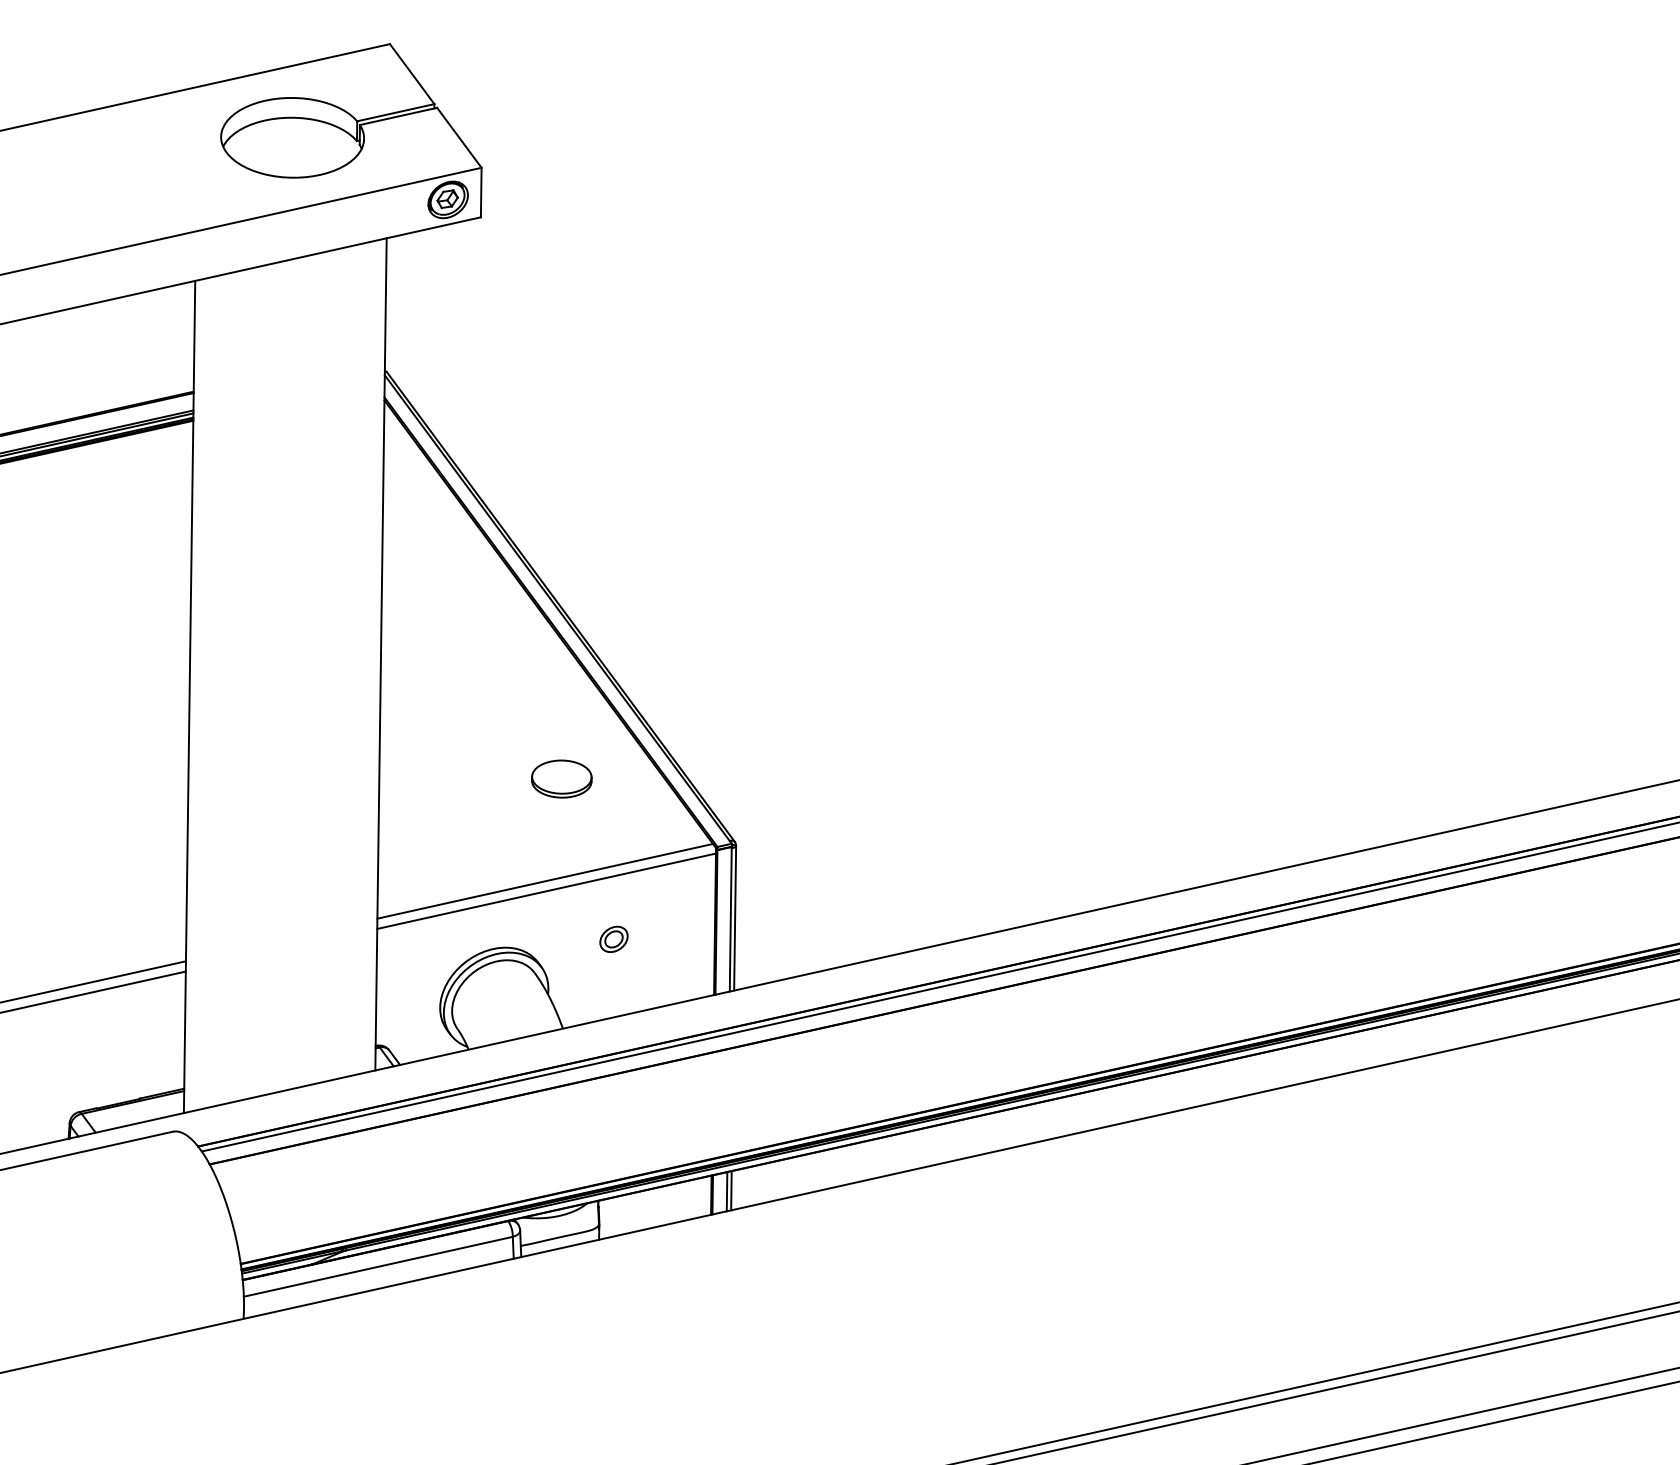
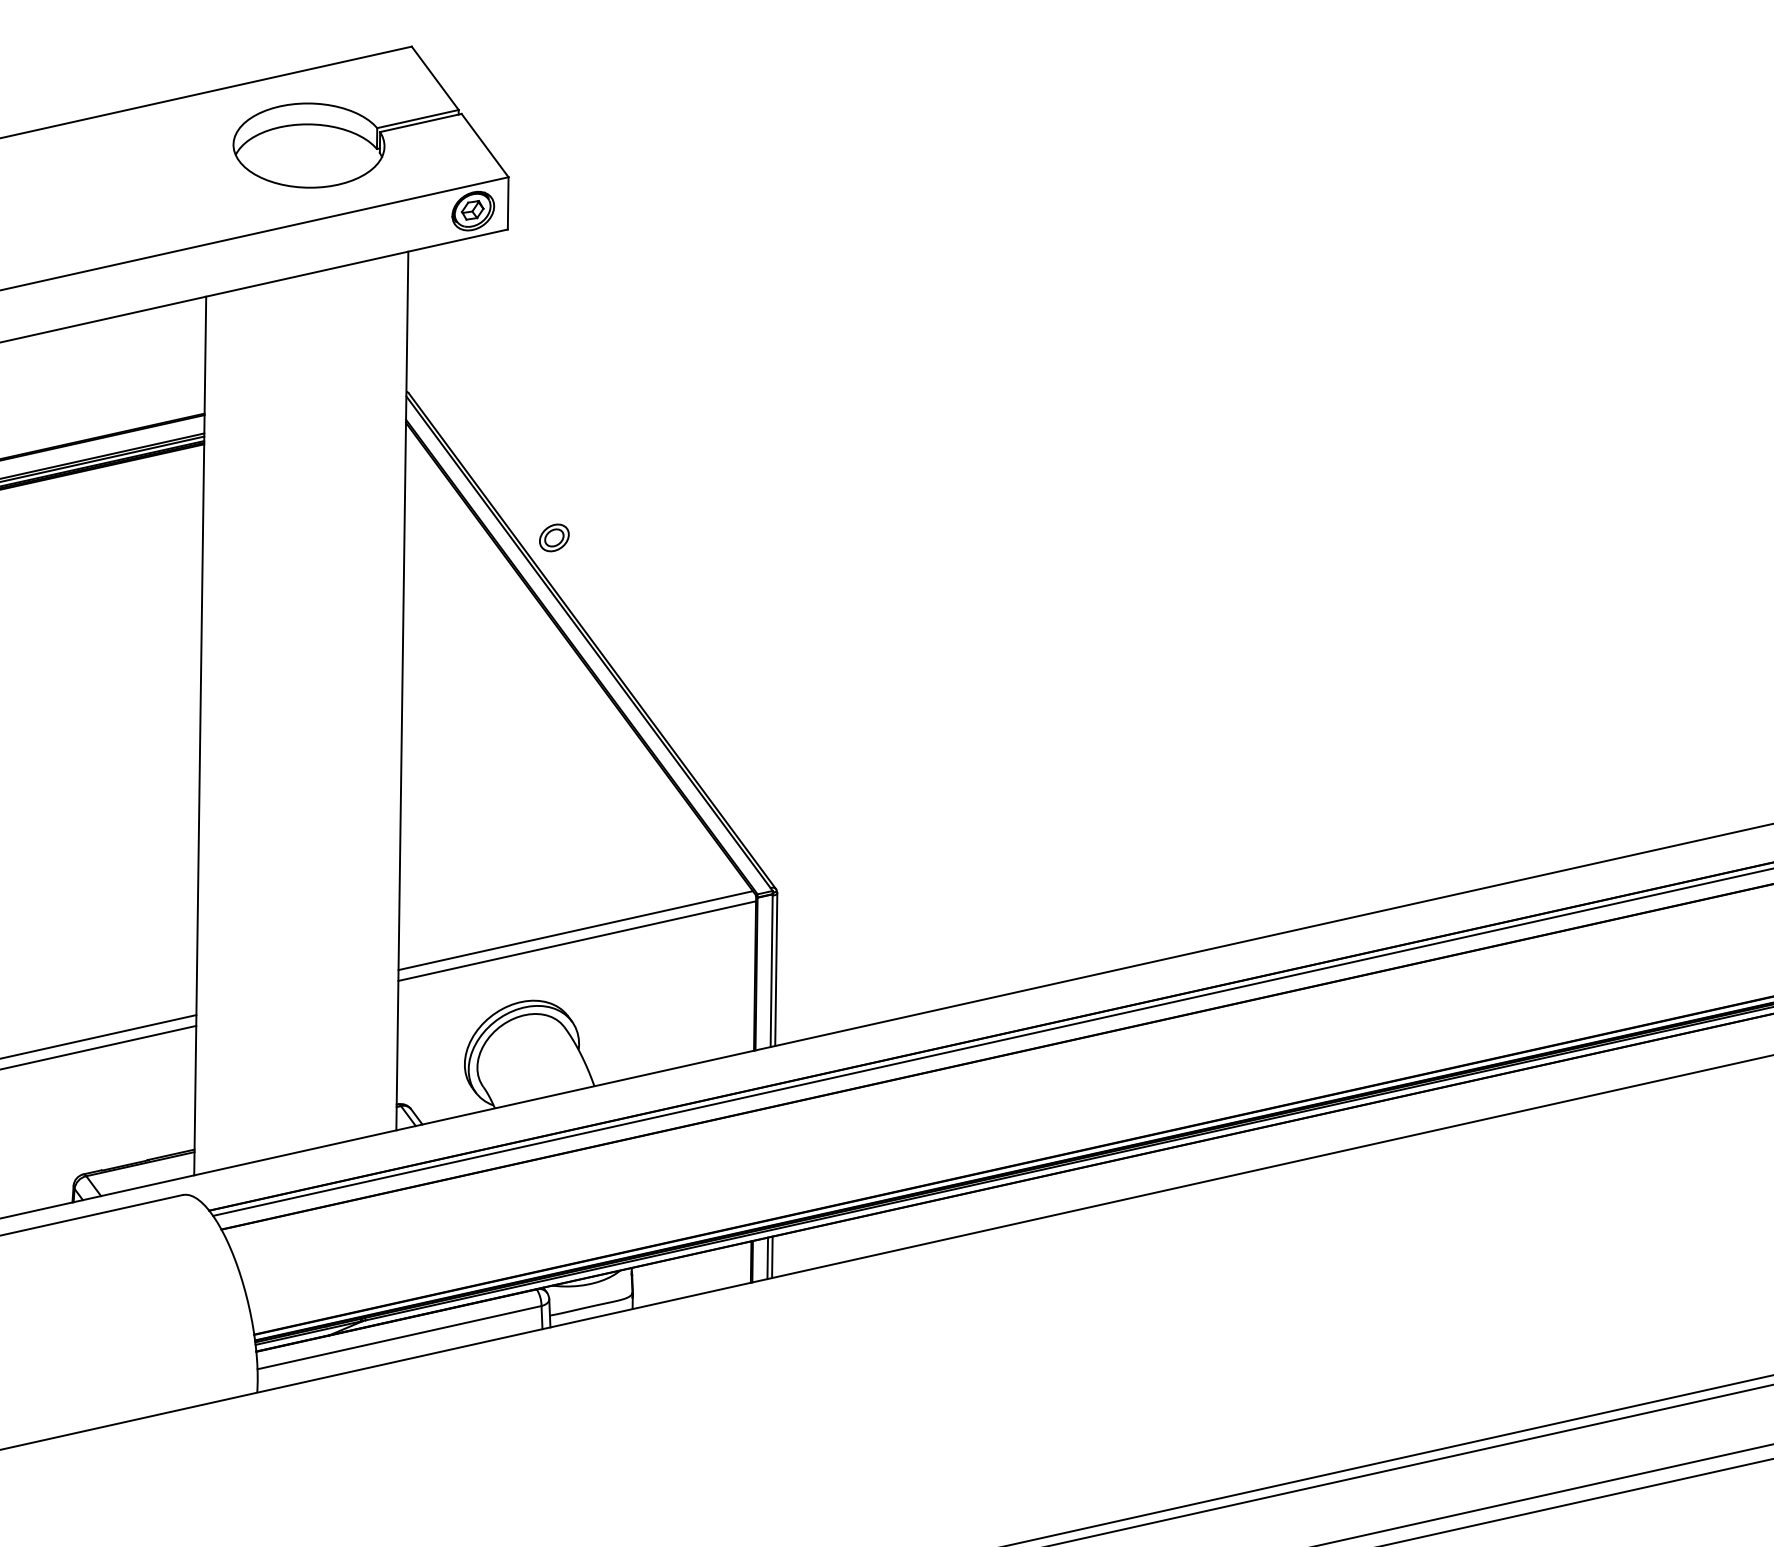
part: (561, 778) -> (592, 822), removed
part: (613, 938) -> (553, 536), moved

